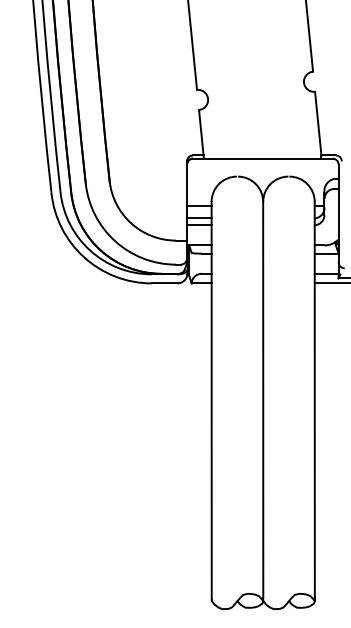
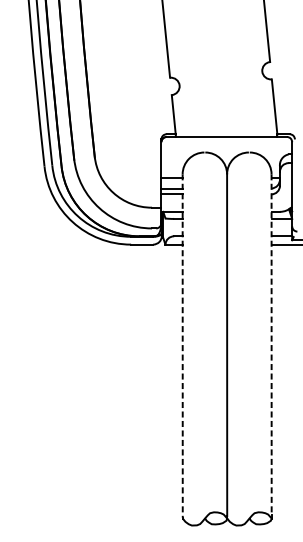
line: (314, 399) -> (271, 344), solid -> dashed
line: (211, 401) -> (182, 346), solid -> dashed

